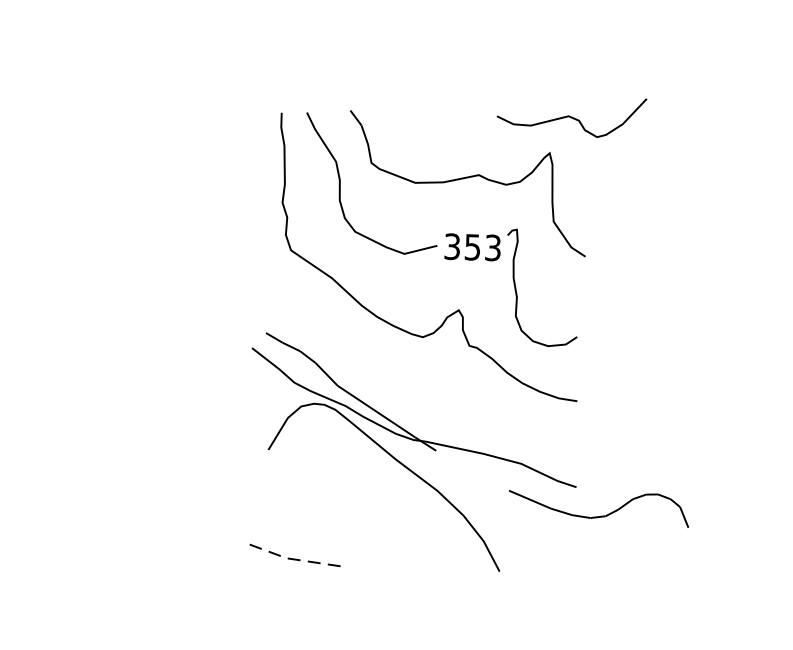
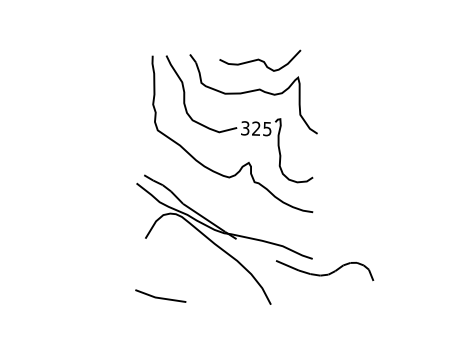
curve: (572, 117) -> (260, 60), moved
text: (482, 246) -> (261, 128), 353 -> 325
line: (296, 560) -> (160, 298), dashed -> solid

